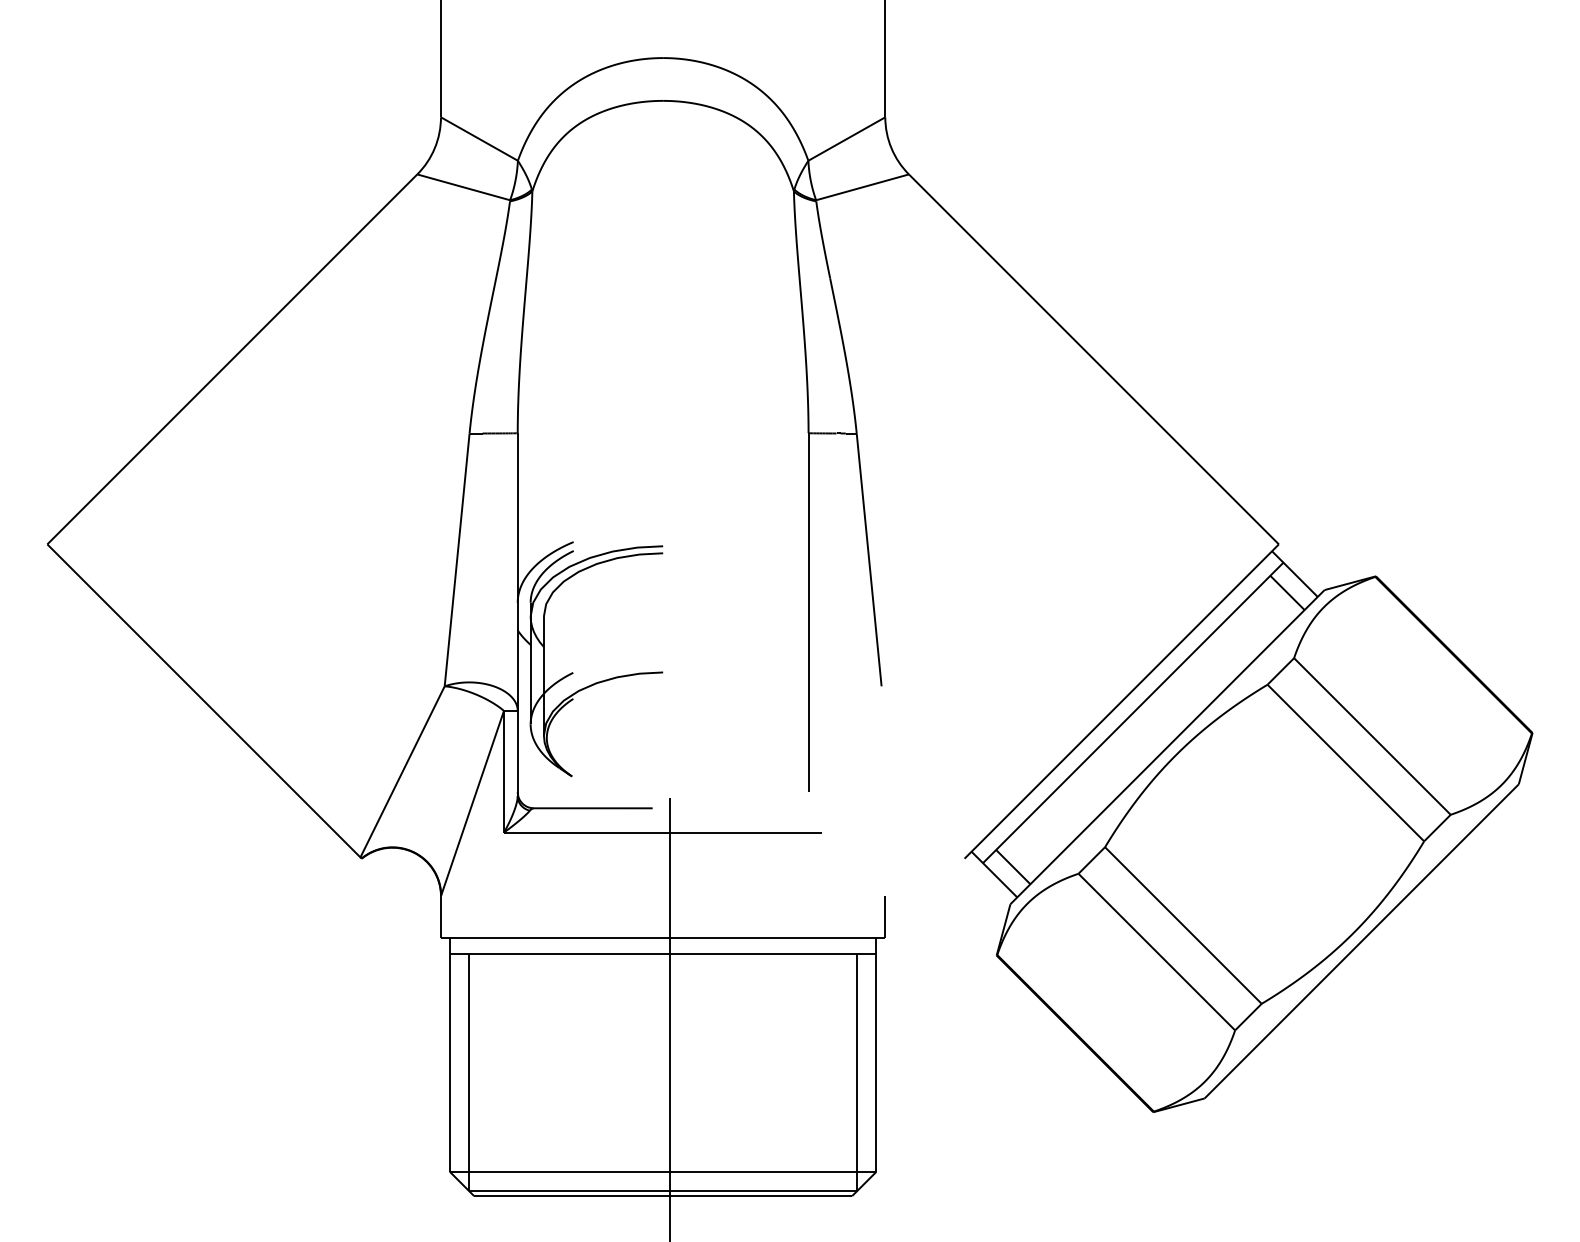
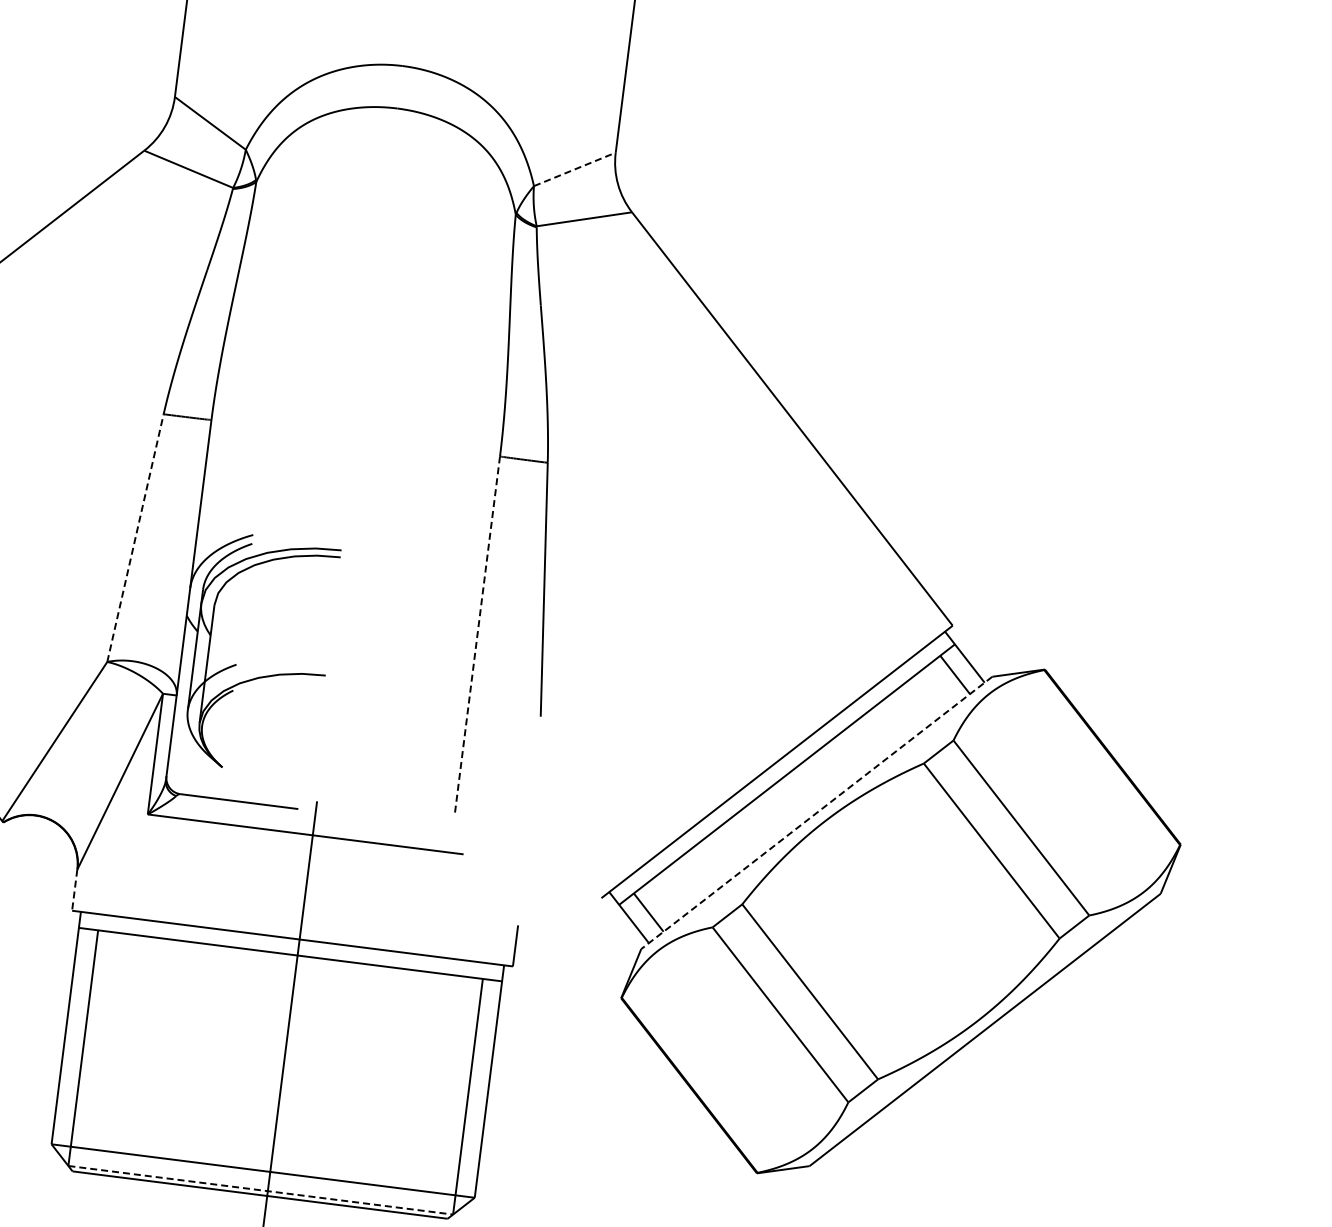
line: (847, 138) -> (575, 168), solid -> dashed
line: (457, 559) -> (135, 537), solid -> dashed
line: (808, 613) -> (477, 635), solid -> dashed
line: (1167, 747) -> (816, 813), solid -> dashed
line: (440, 916) -> (74, 889), solid -> dashed
line: (663, 1191) -> (261, 1190), solid -> dashed

